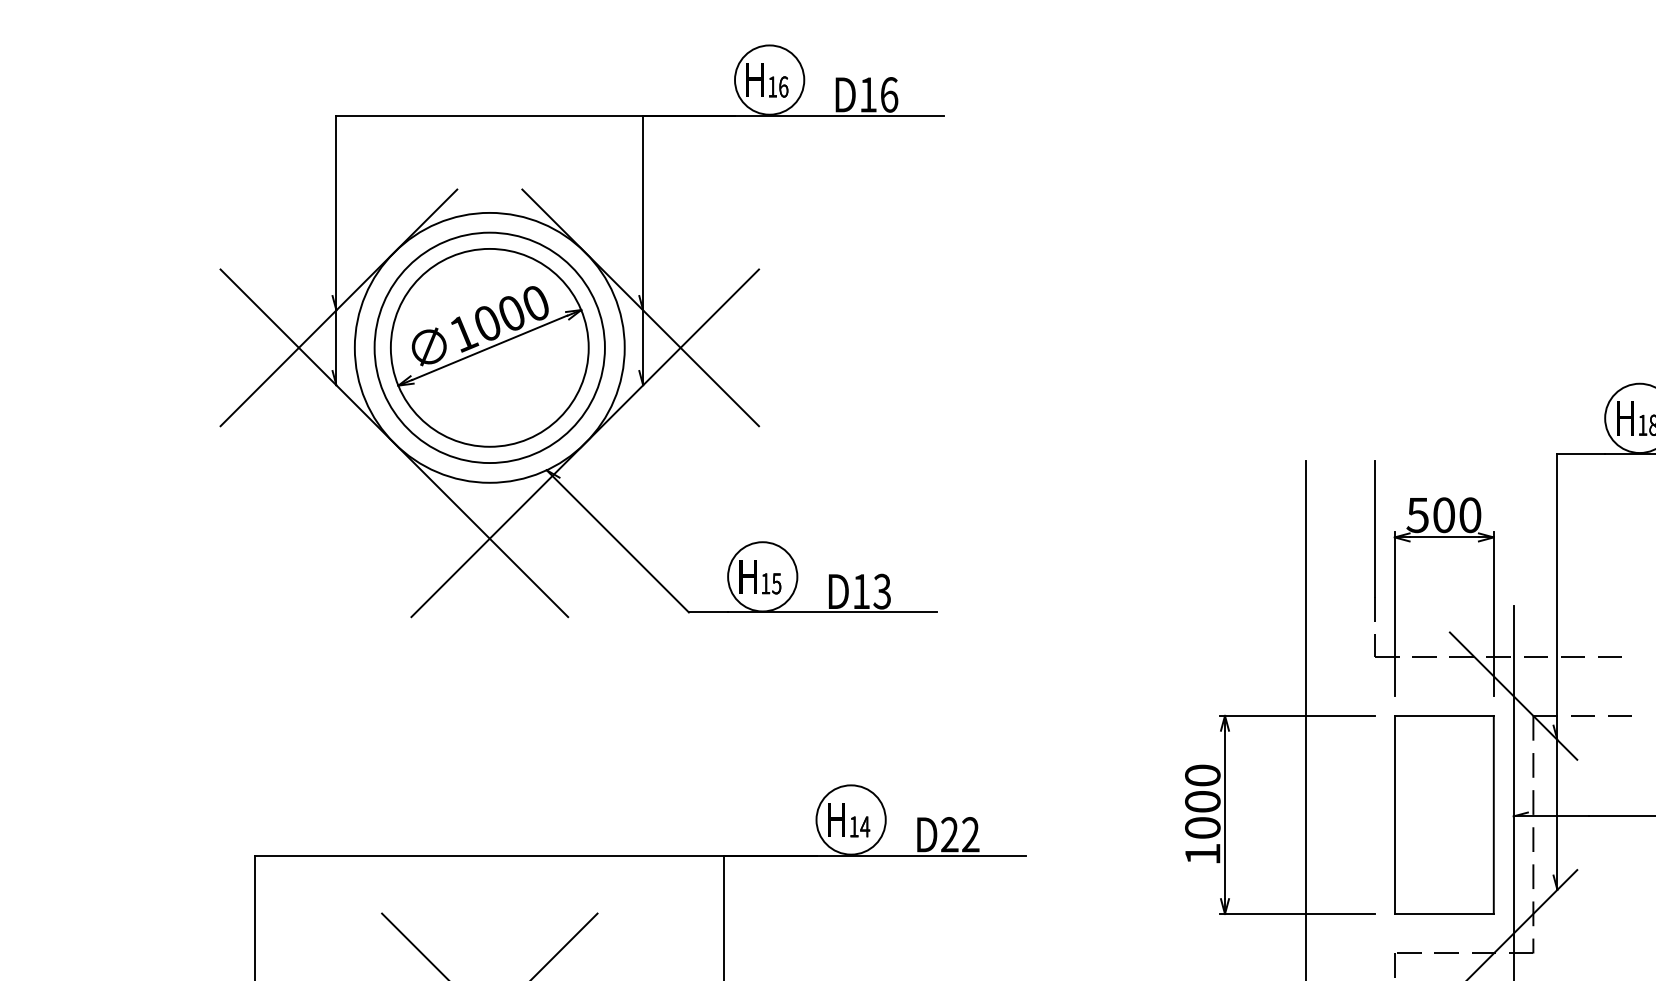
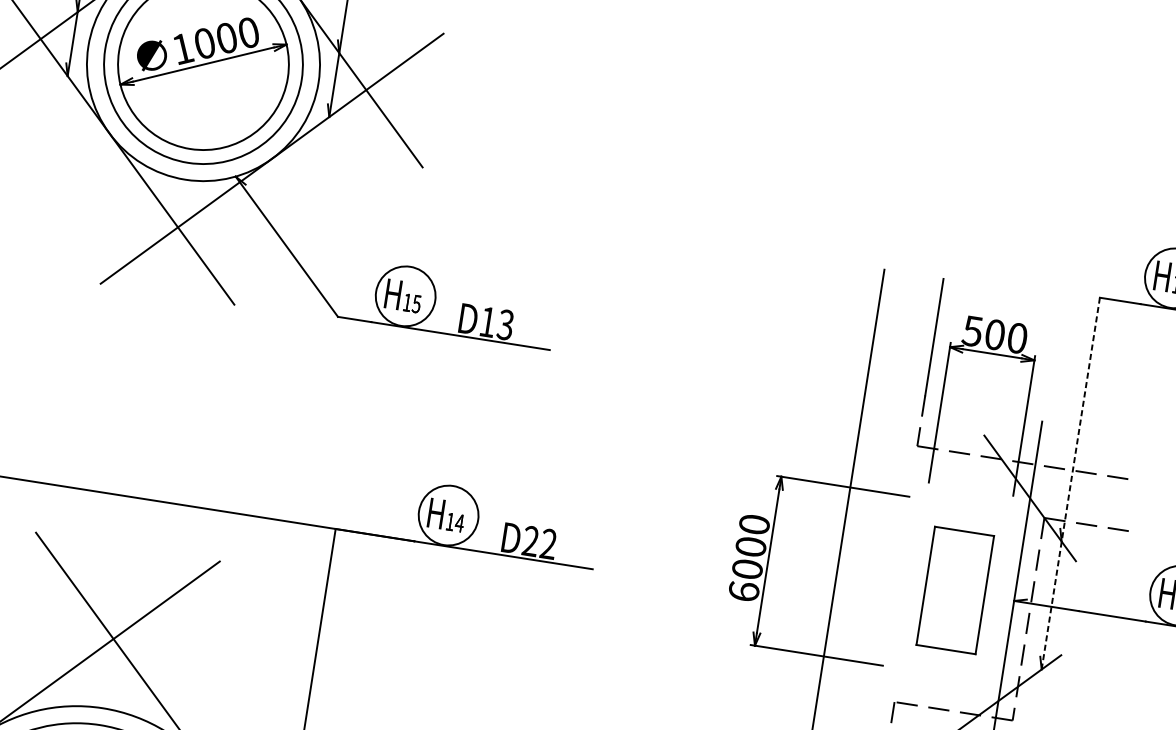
line: (1557, 671) -> (1070, 483), solid -> dashed
part: (1444, 814) -> (955, 590), size x0.7
text: (1202, 853) -> (743, 591), 1000 -> 6000

